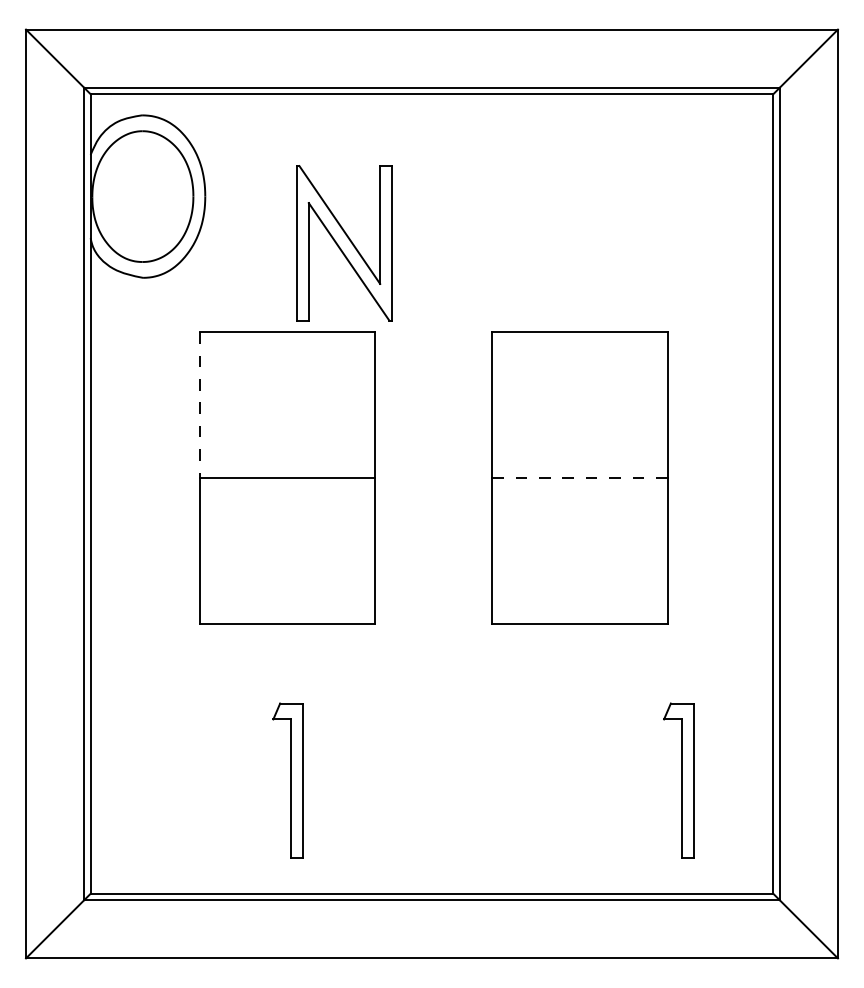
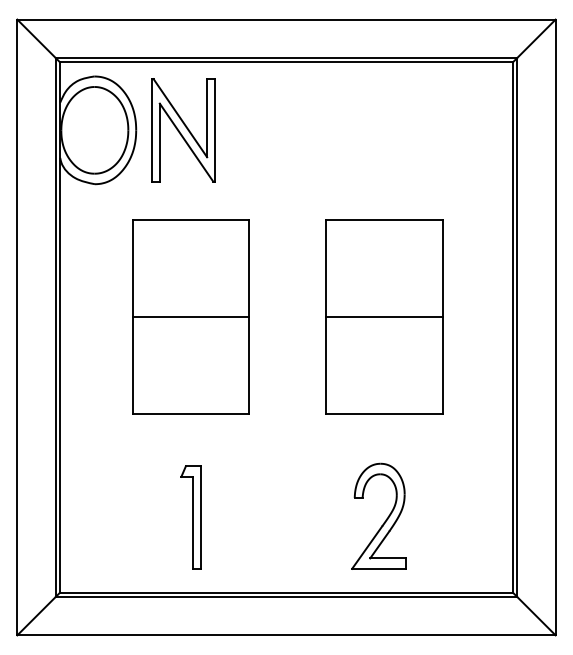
part: (344, 243) -> (183, 130), moved
line: (199, 406) -> (132, 269), dashed -> solid
line: (581, 478) -> (385, 317), dashed -> solid
part: (677, 780) -> (449, 517), removed
part: (581, 783) -> (385, 519), added

